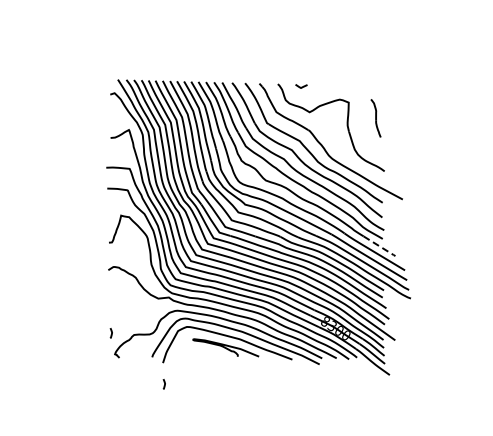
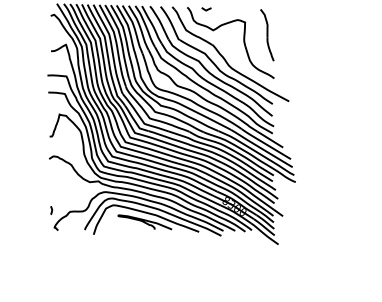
part: (375, 118) -> (266, 35), size x1.67
line: (380, 246) -> (270, 139), dashed -> solid
curve: (164, 384) -> (94, 252), removed

